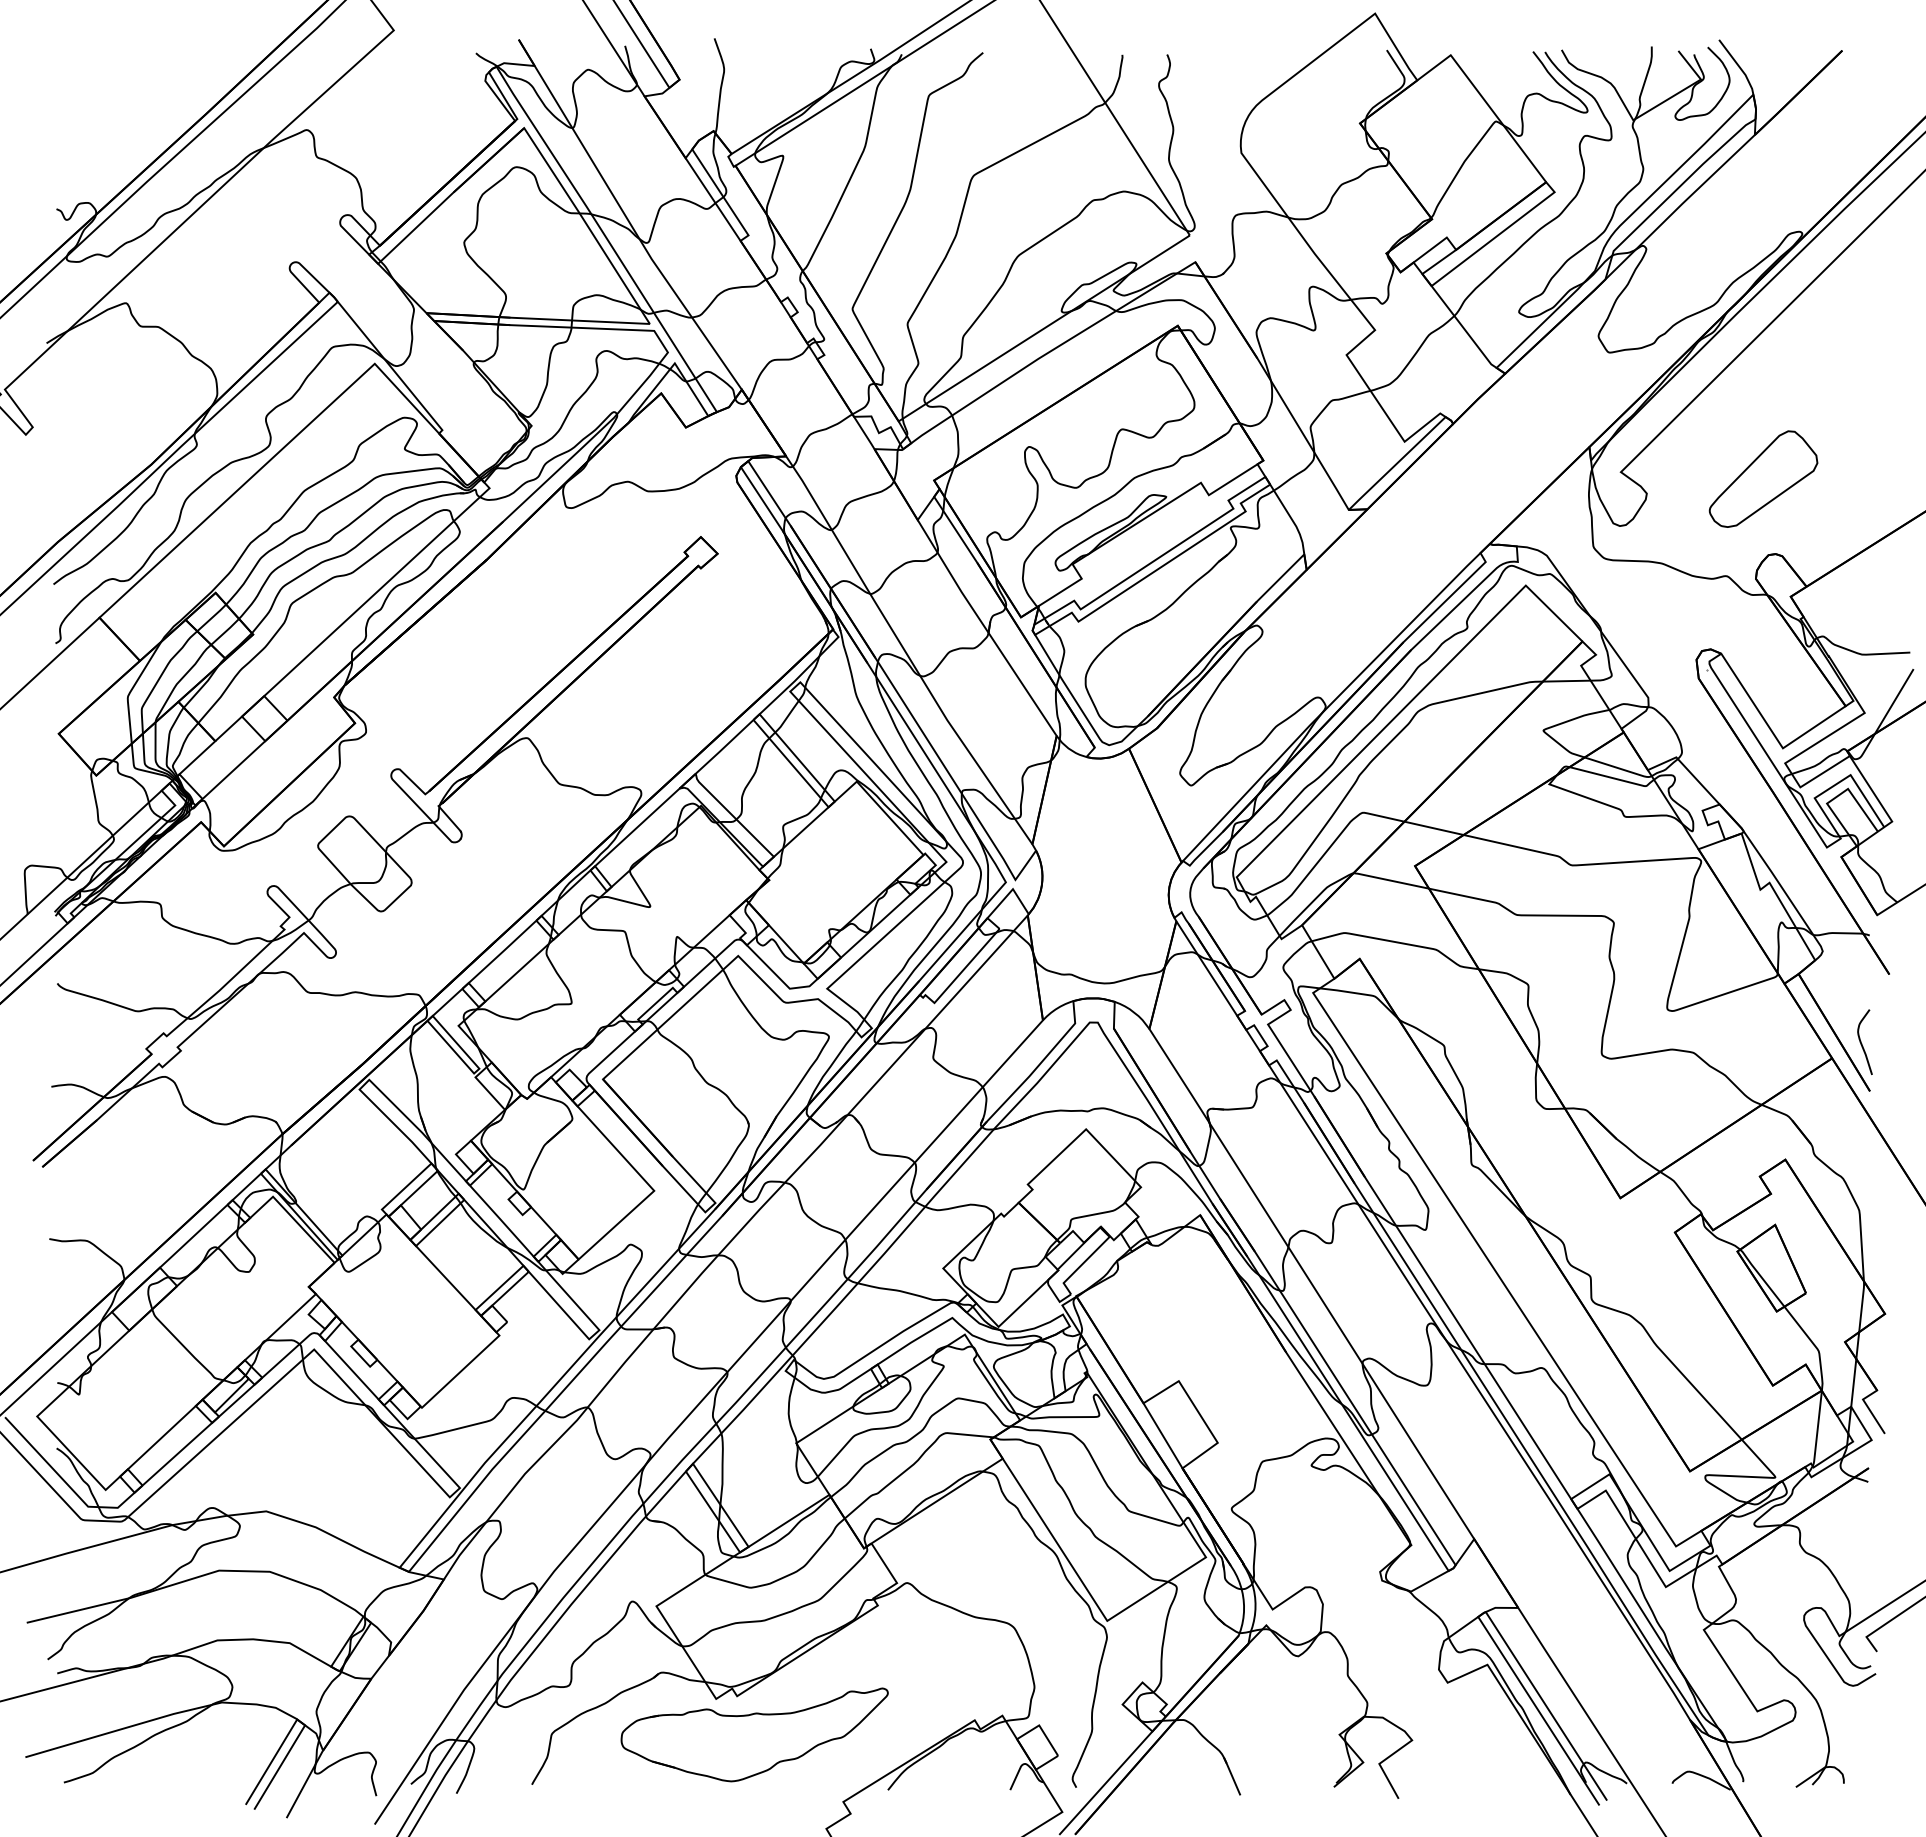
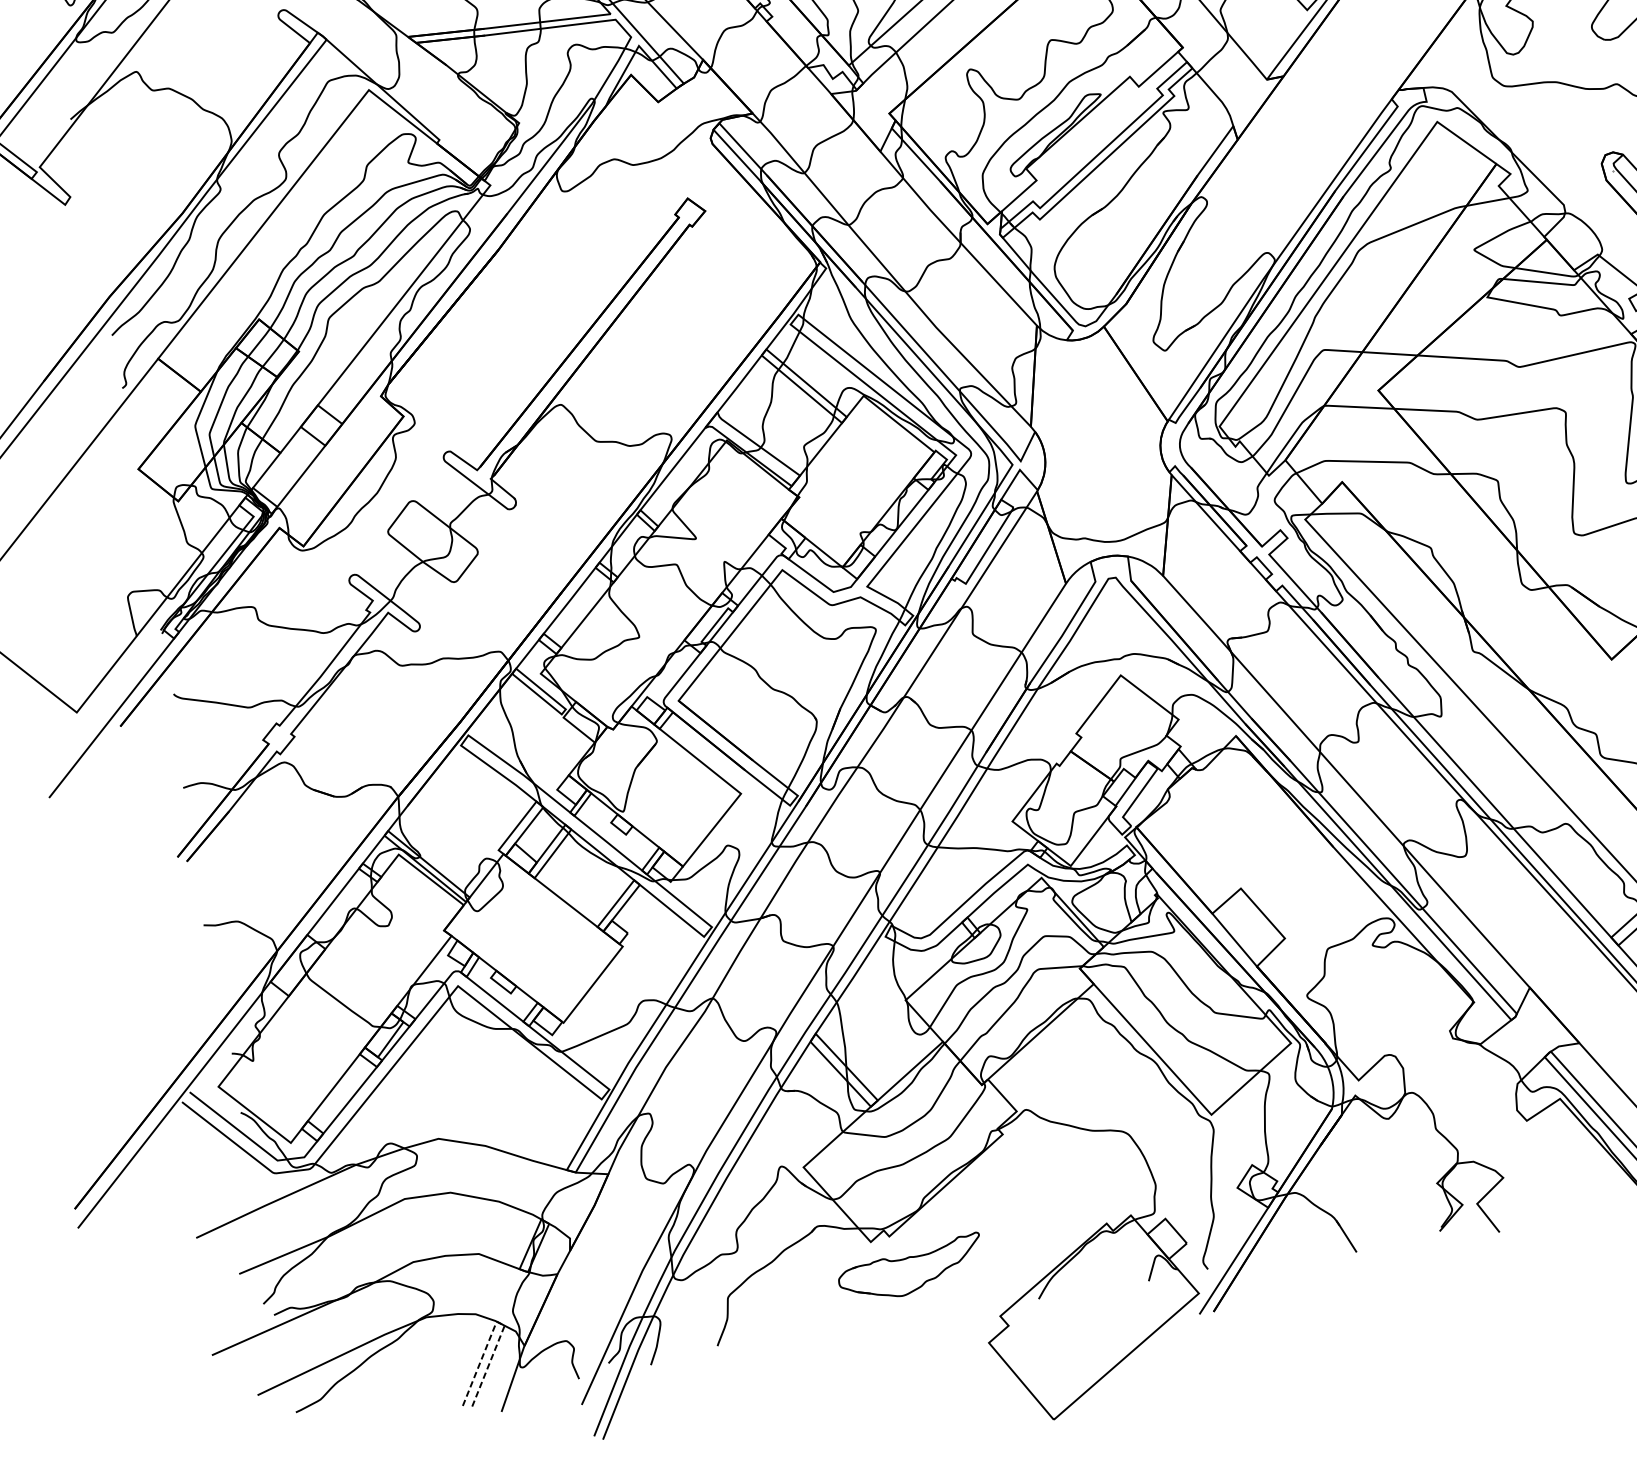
line: (301, 1722) -> (501, 1323), solid -> dashed
part: (754, 1734) -> (910, 1268), size x0.6

